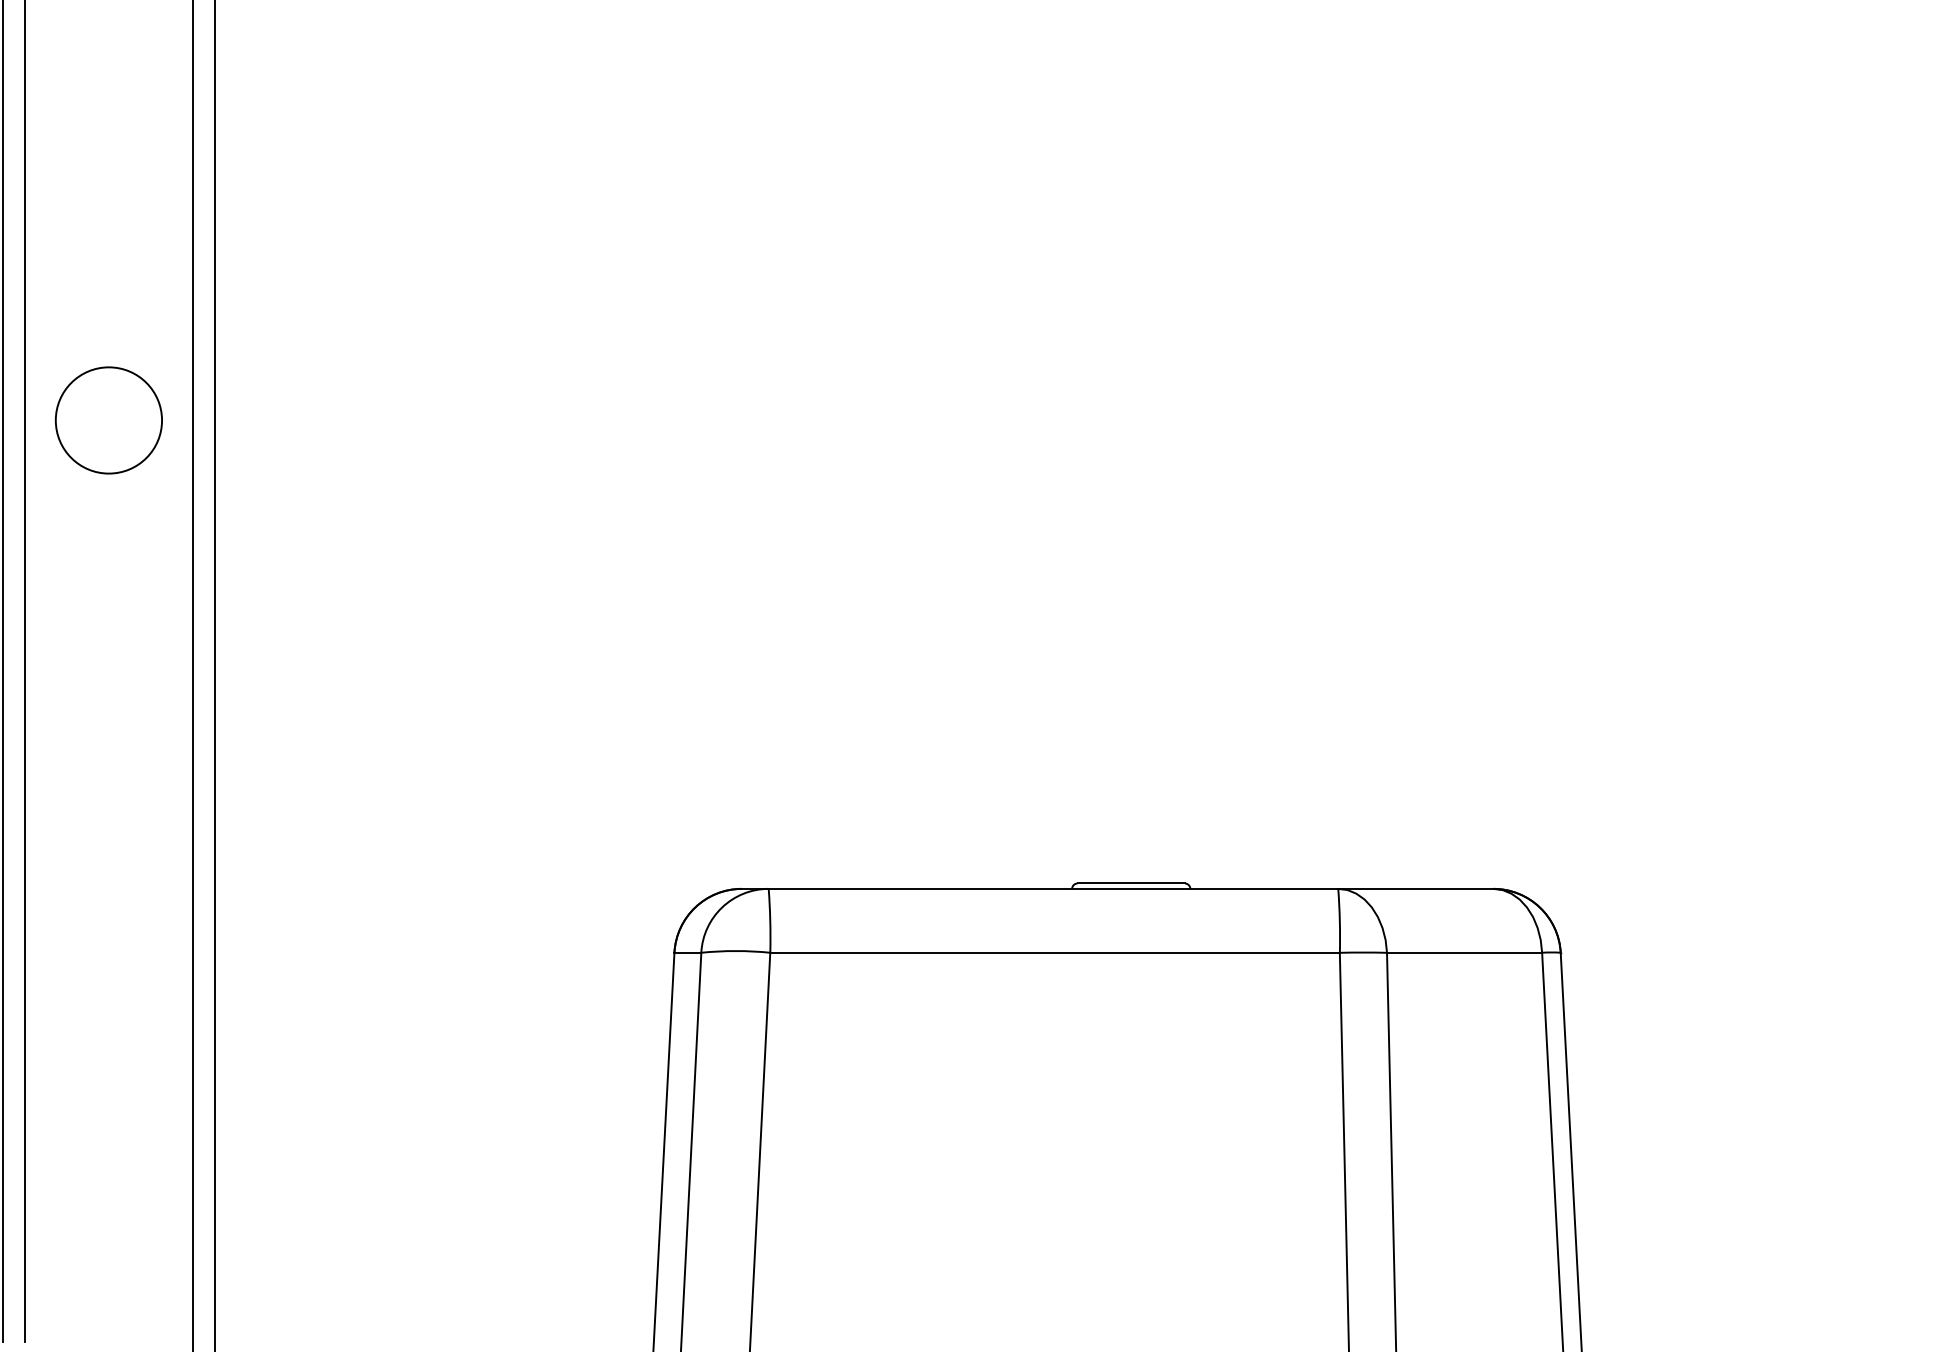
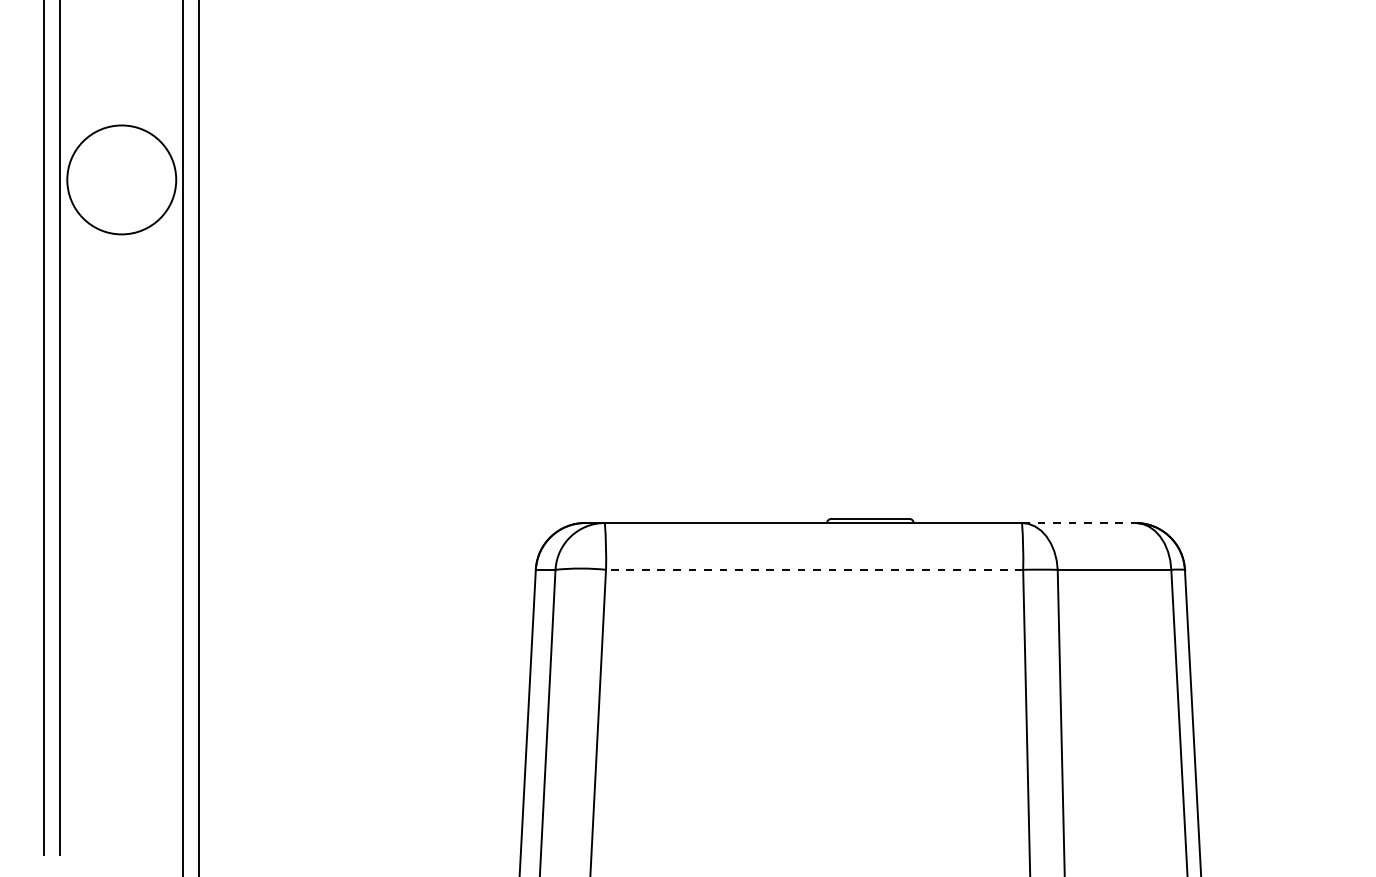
circle: (108, 420) -> (121, 179), size x1.4
line: (1415, 888) -> (1078, 522), solid -> dashed
line: (1055, 952) -> (814, 569), solid -> dashed

